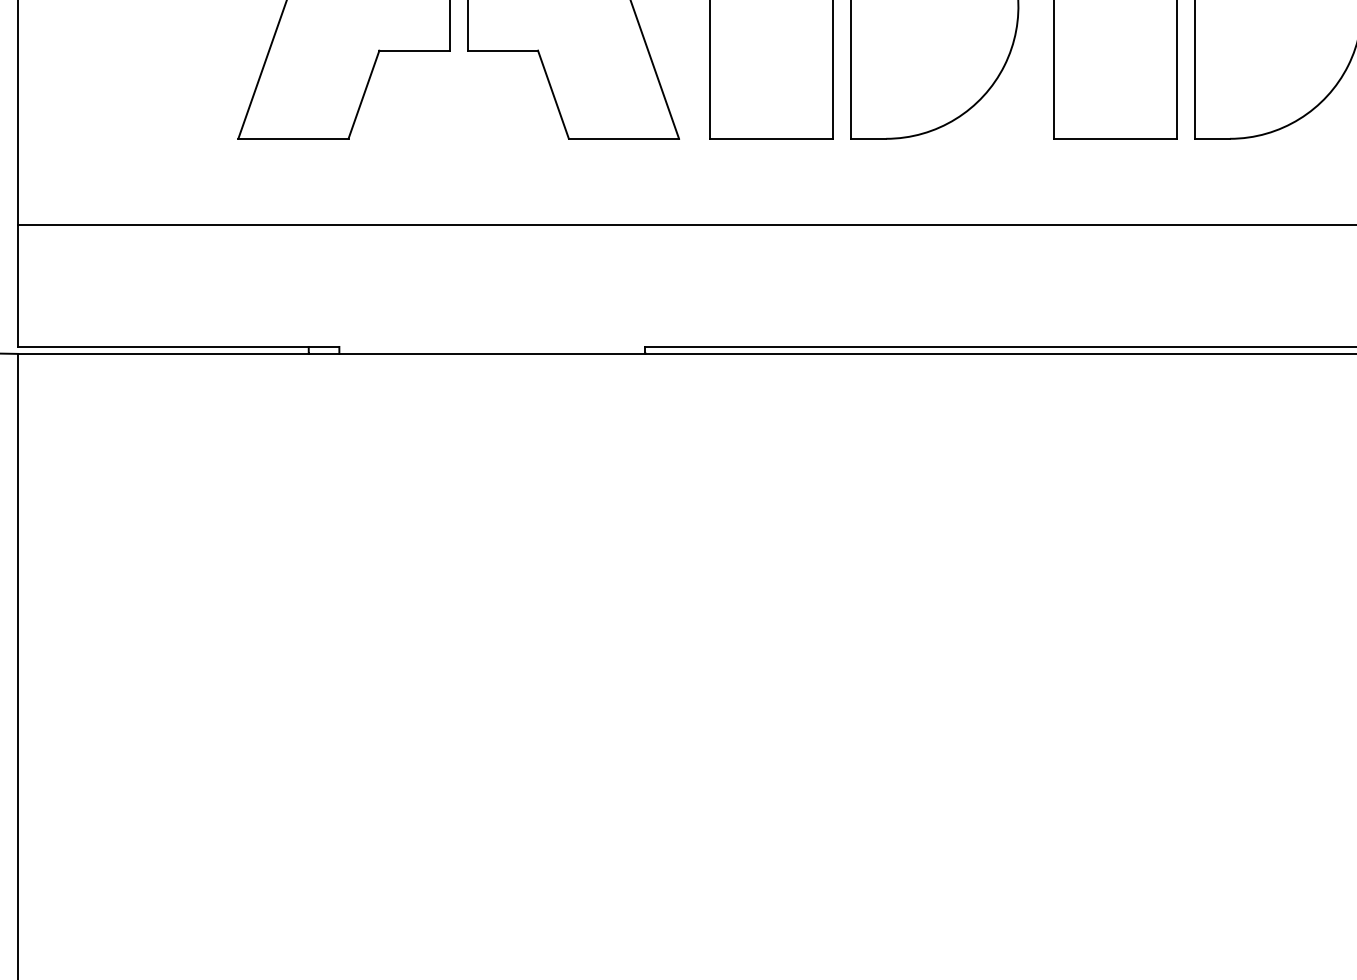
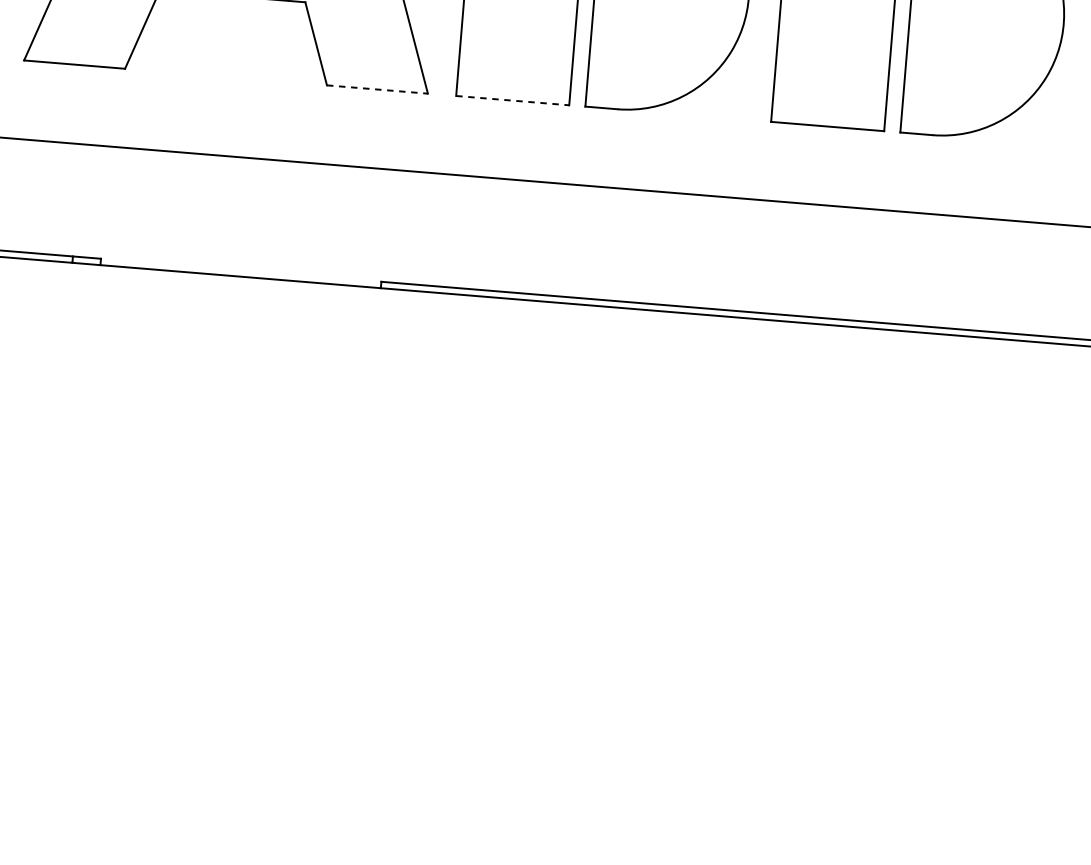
line: (624, 138) -> (377, 89), solid -> dashed
line: (771, 138) -> (512, 100), solid -> dashed

